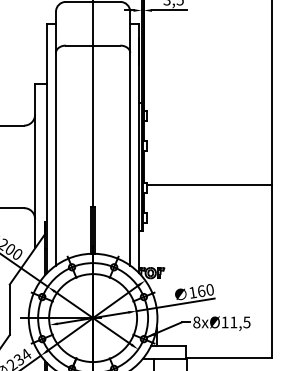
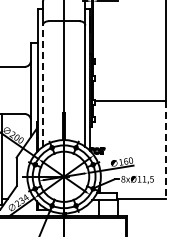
line: (55, 159) -> (42, 86), solid -> dashed
line: (272, 272) -> (166, 150), solid -> dashed

